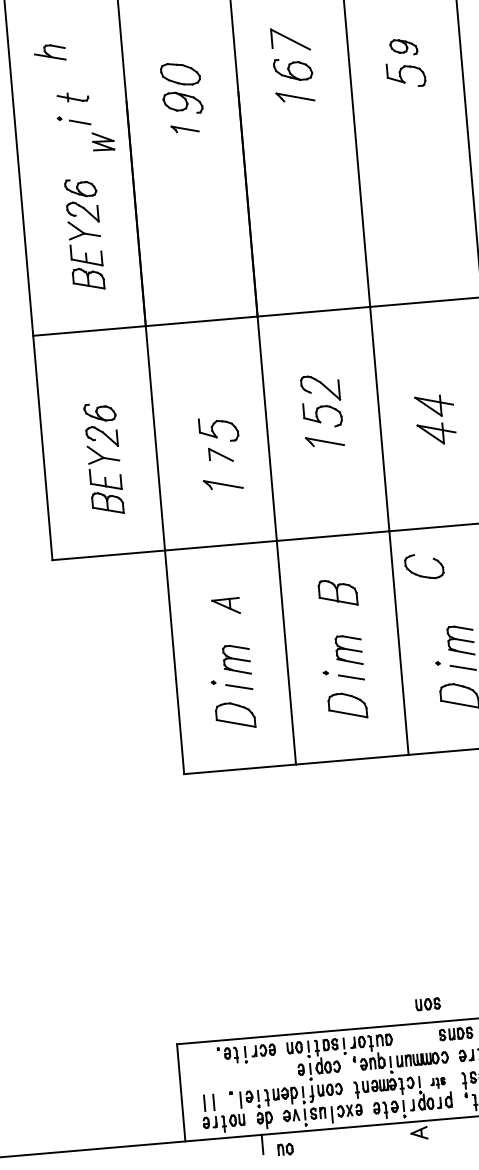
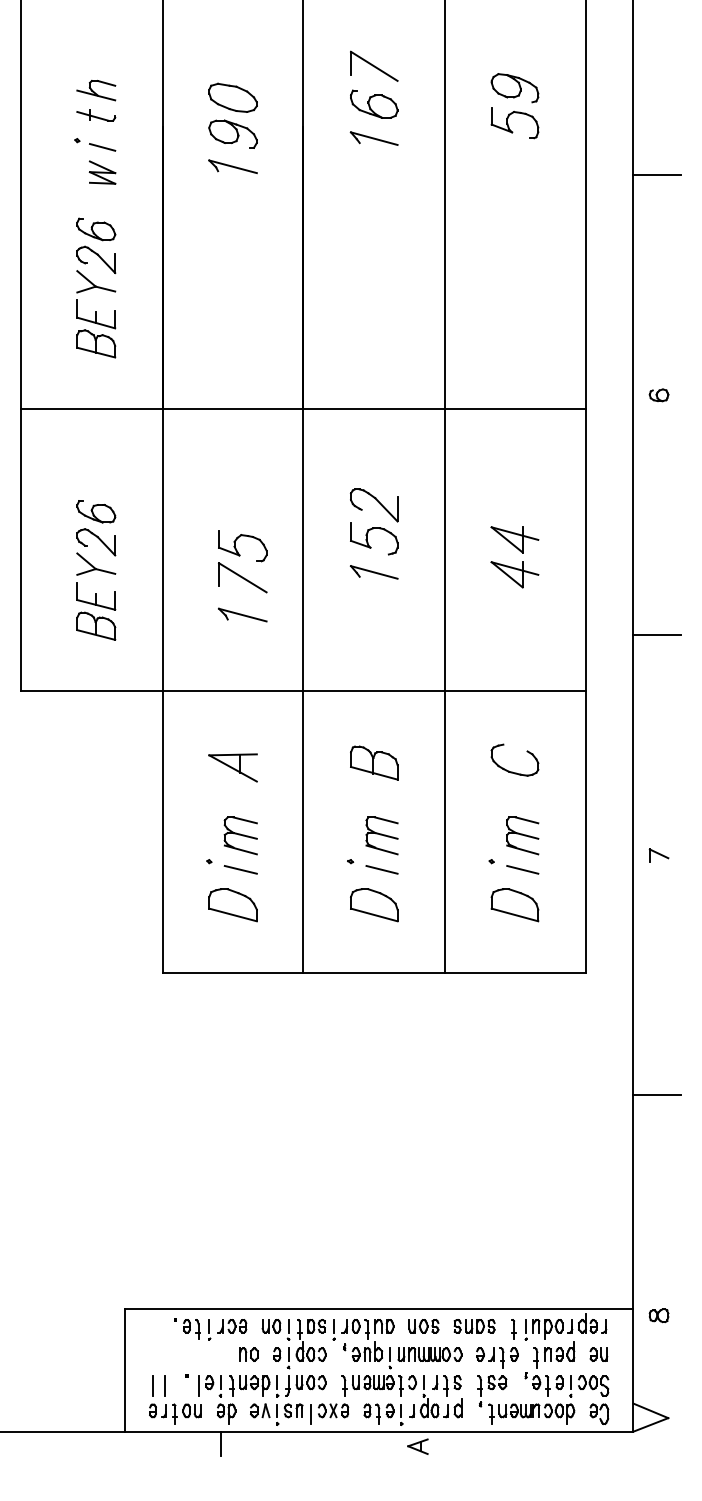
part: (403, 47) -> (514, 88), size x1.43
part: (50, 53) -> (96, 90), moved
part: (184, 128) -> (232, 166), size x1.43
part: (103, 141) -> (102, 172), moved
part: (220, 454) -> (242, 577), size x1.67
part: (420, 575) -> (509, 770), moved
part: (225, 606) -> (232, 767), size x1.43
part: (427, 1004) -> (423, 1326), moved
part: (437, 1082) -> (446, 1385), size x1.67
part: (285, 1149) -> (248, 1354), moved

